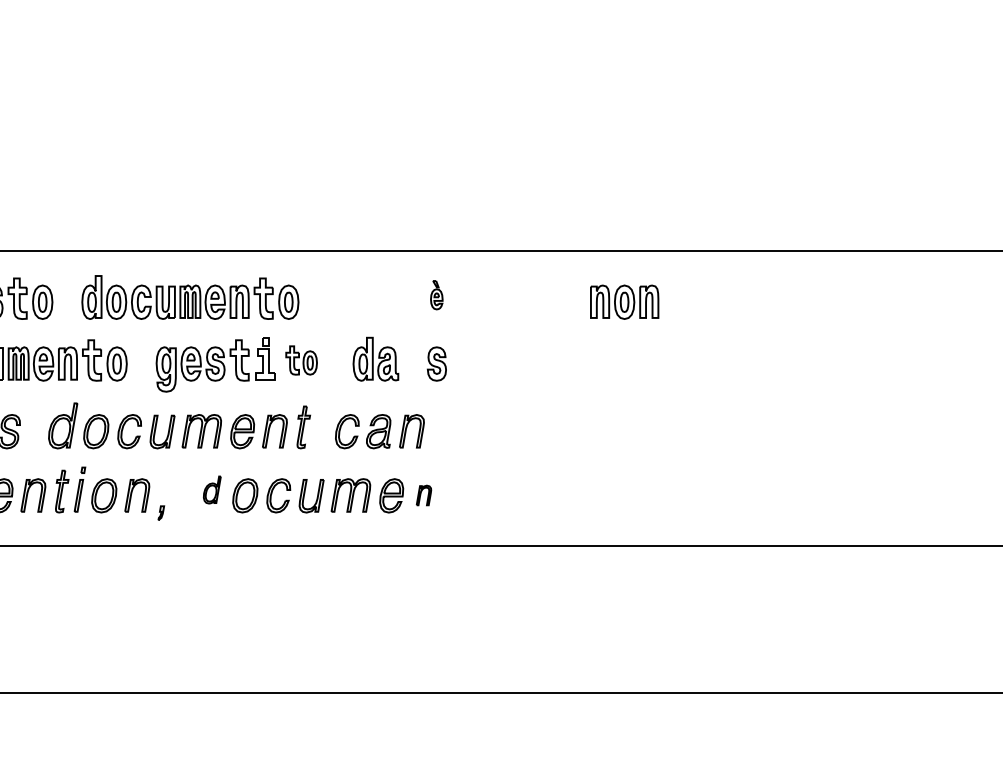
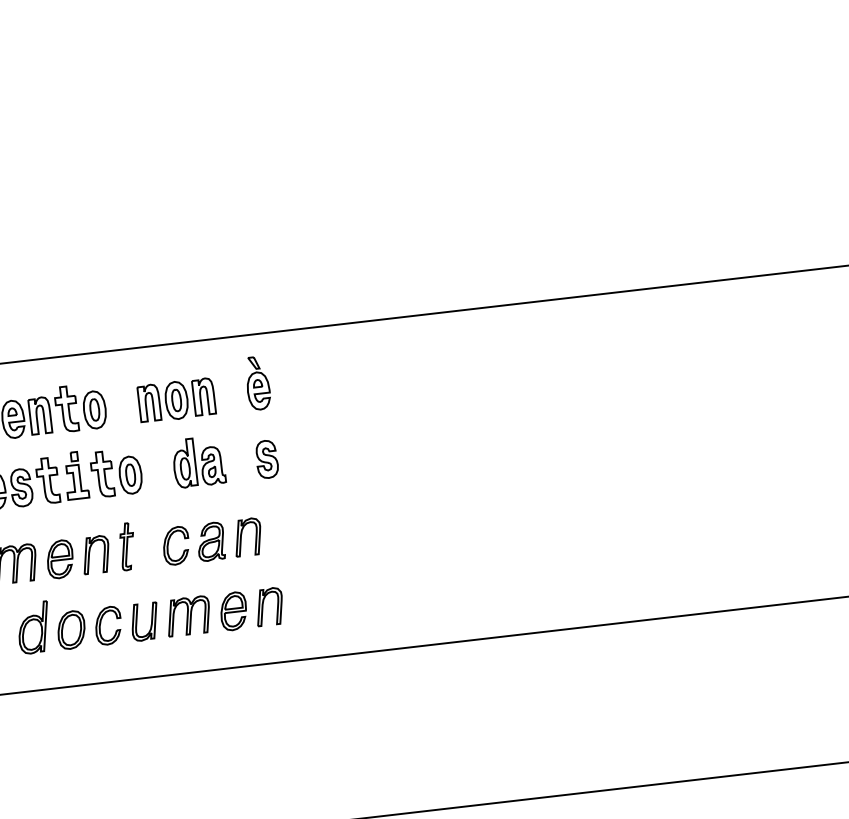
part: (436, 294) -> (257, 382), size x1.67
part: (624, 301) -> (176, 399), moved
part: (301, 360) -> (116, 472), size x1.43
part: (212, 489) -> (34, 627), size x1.67
part: (423, 495) -> (268, 606), size x1.67

